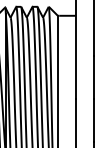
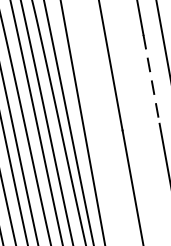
line: (93, 77) -> (151, 80), solid -> dashed

